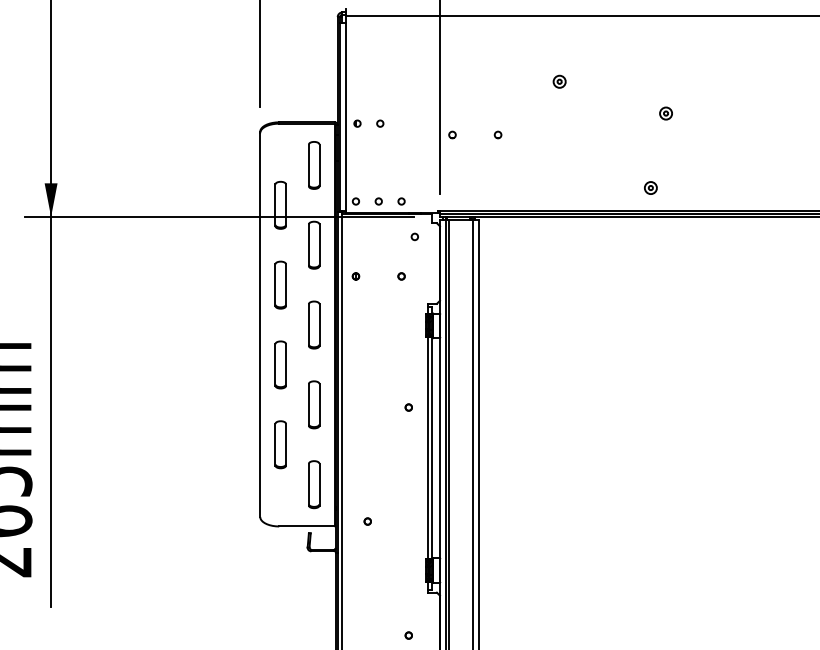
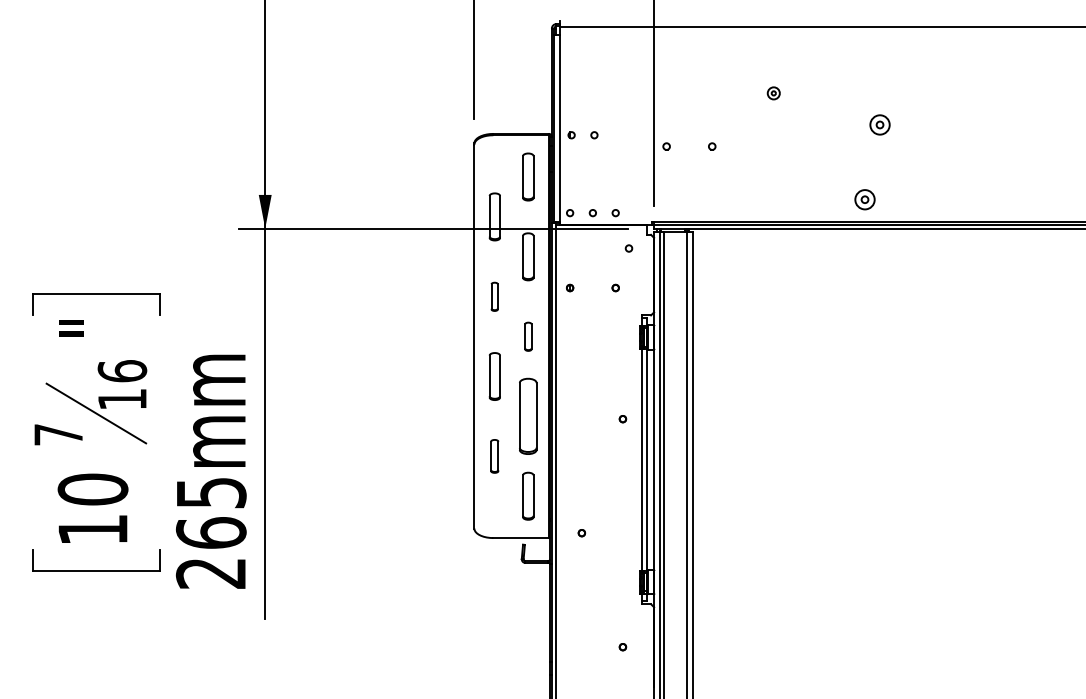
part: (666, 113) -> (880, 125), size x1.6
part: (650, 187) -> (864, 199), size x1.6
part: (280, 284) -> (494, 296), size x0.6
part: (314, 324) -> (528, 336), size x0.6
part: (314, 404) -> (528, 416), size x1.6
part: (280, 444) -> (494, 456), size x0.7

